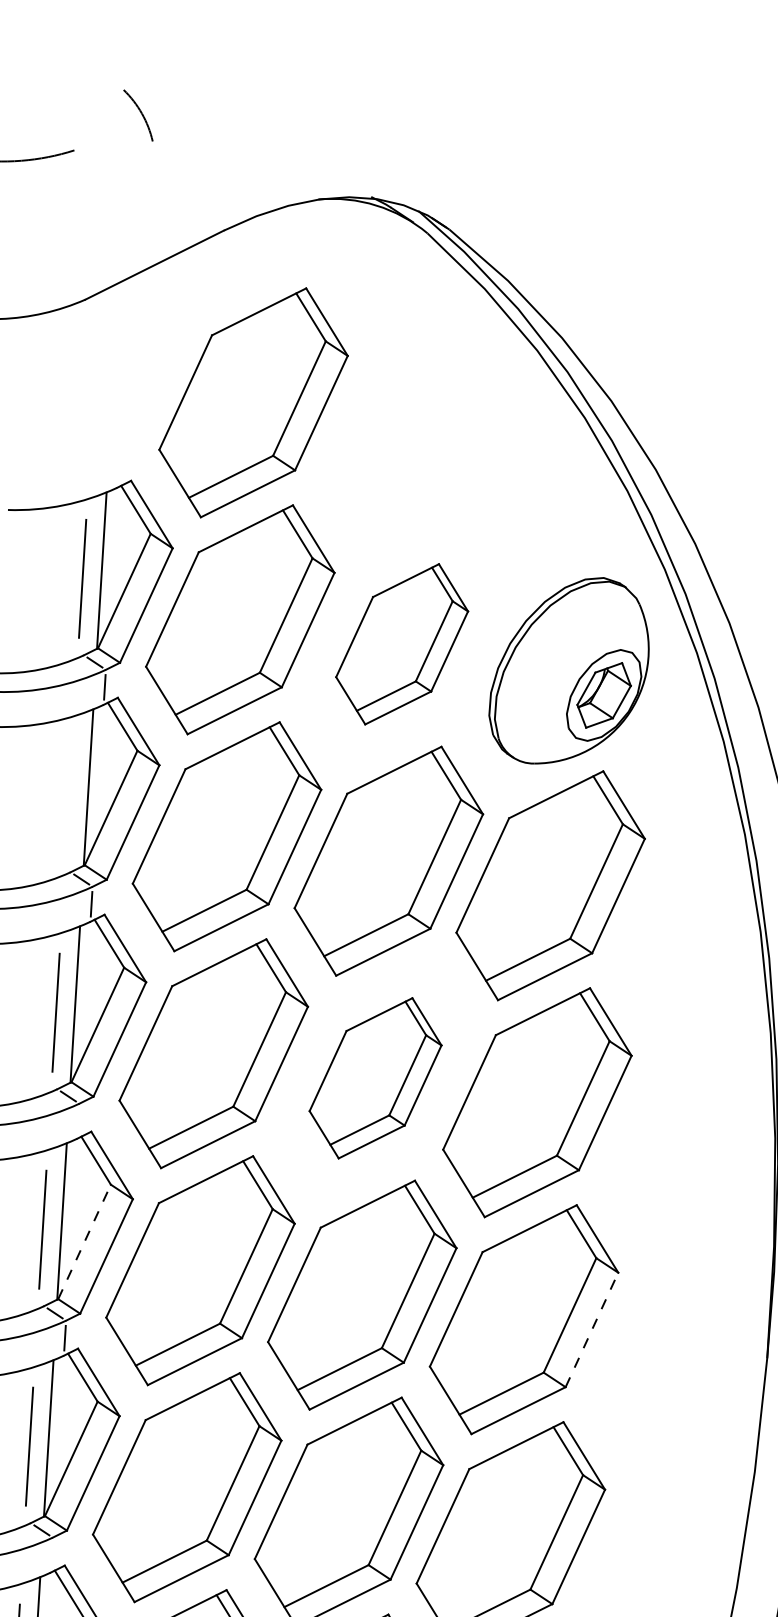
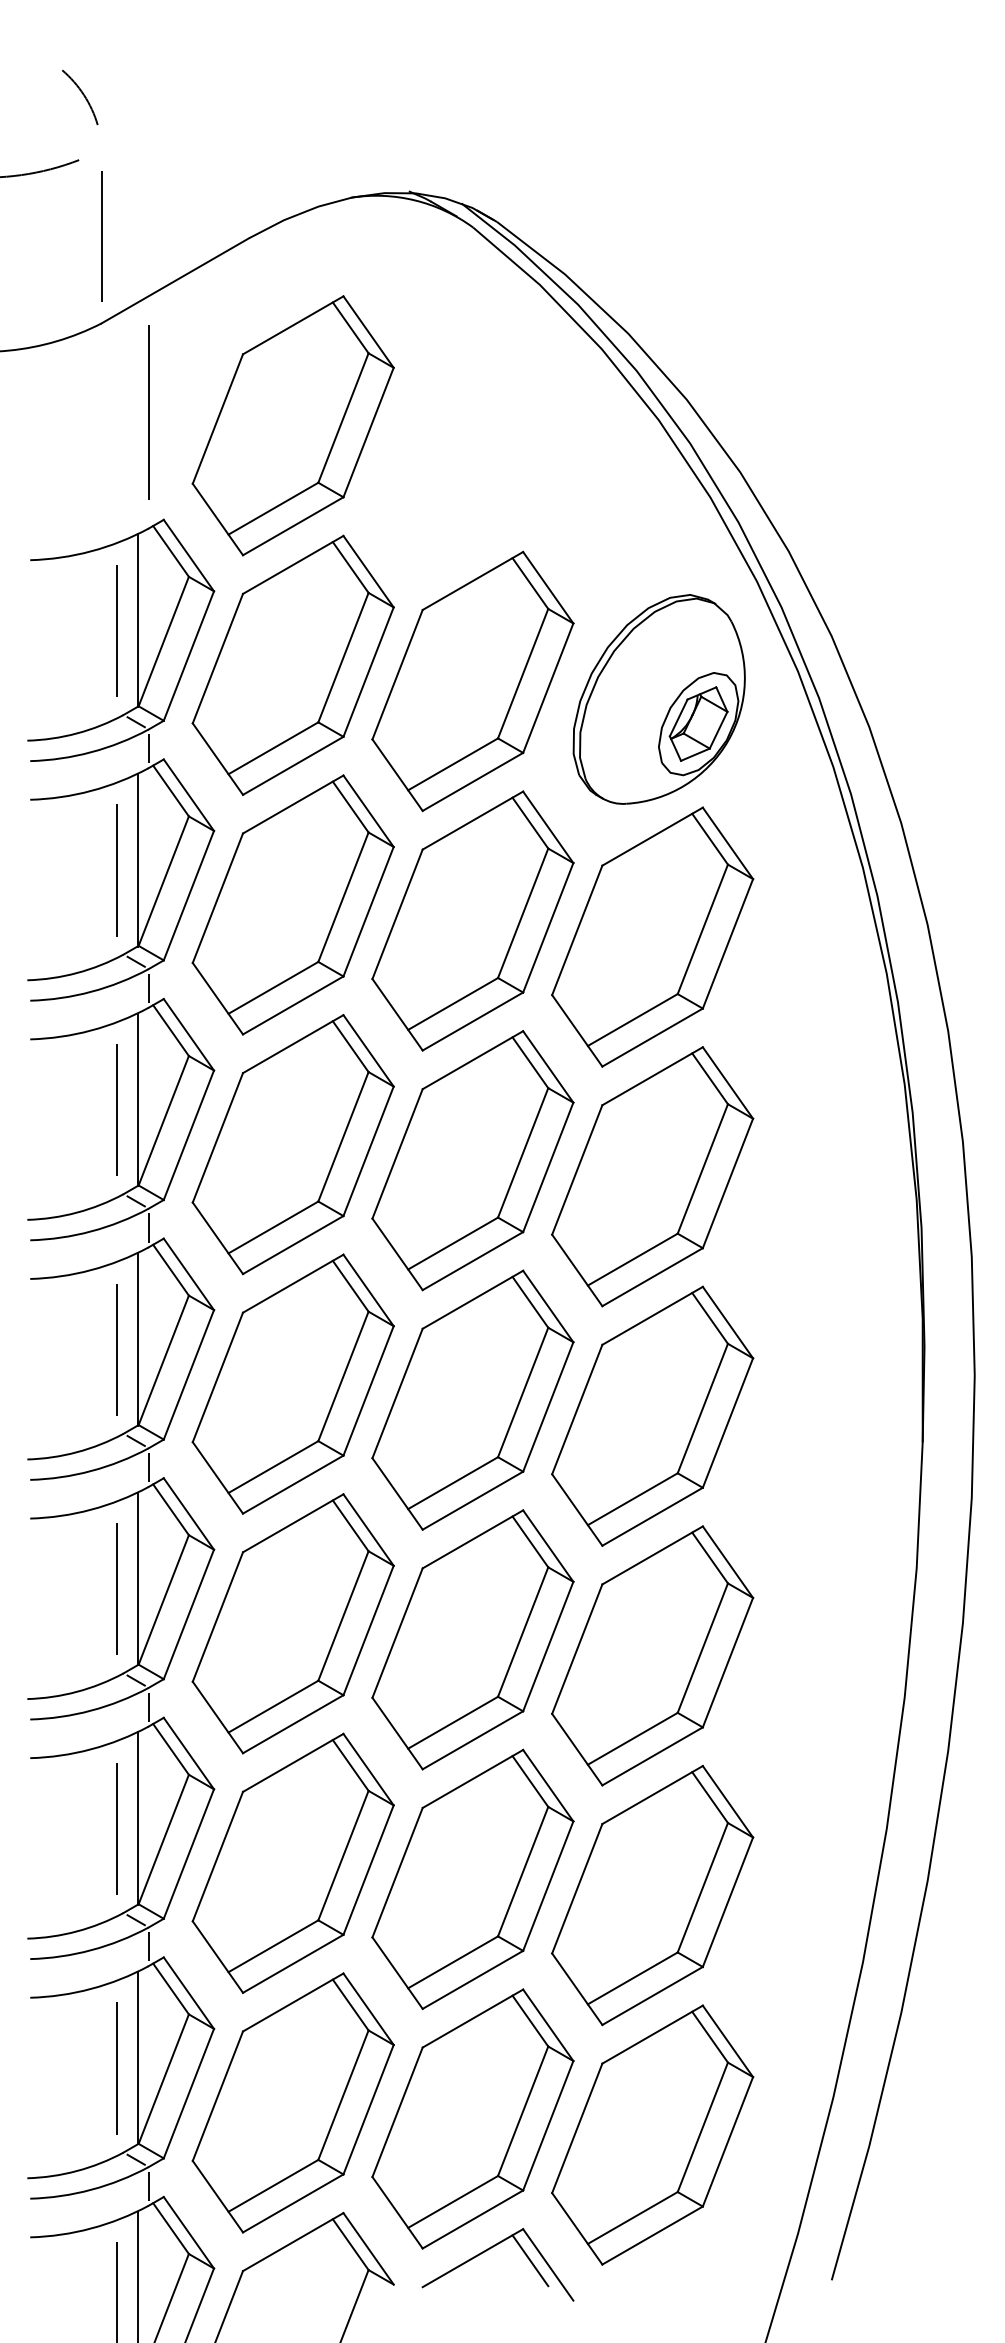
arc: (141, 114) -> (83, 96), moved
line: (90, 220) -> (101, 236), added
line: (123, 382) -> (148, 412), added
part: (401, 644) -> (472, 681), size x1.43
line: (69, 795) -> (117, 870), added
part: (375, 1078) -> (472, 1160), size x1.43
line: (78, 1120) -> (148, 1227), added
line: (84, 1241) -> (163, 1359), dashed -> solid
line: (592, 1329) -> (728, 1422), dashed -> solid
line: (51, 1554) -> (148, 1706), added

